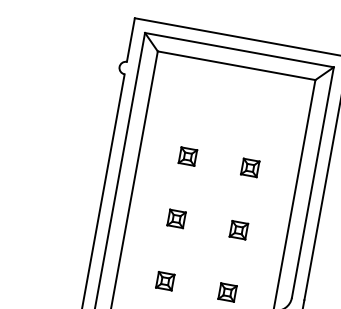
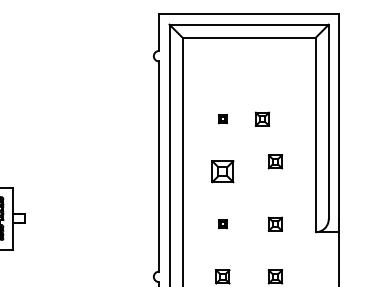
part: (187, 155) -> (222, 118), size x0.6
part: (250, 167) -> (262, 118), moved
part: (176, 218) -> (222, 171), size x1.6
part: (239, 229) -> (275, 161), moved
part: (164, 280) -> (222, 223), size x0.6

